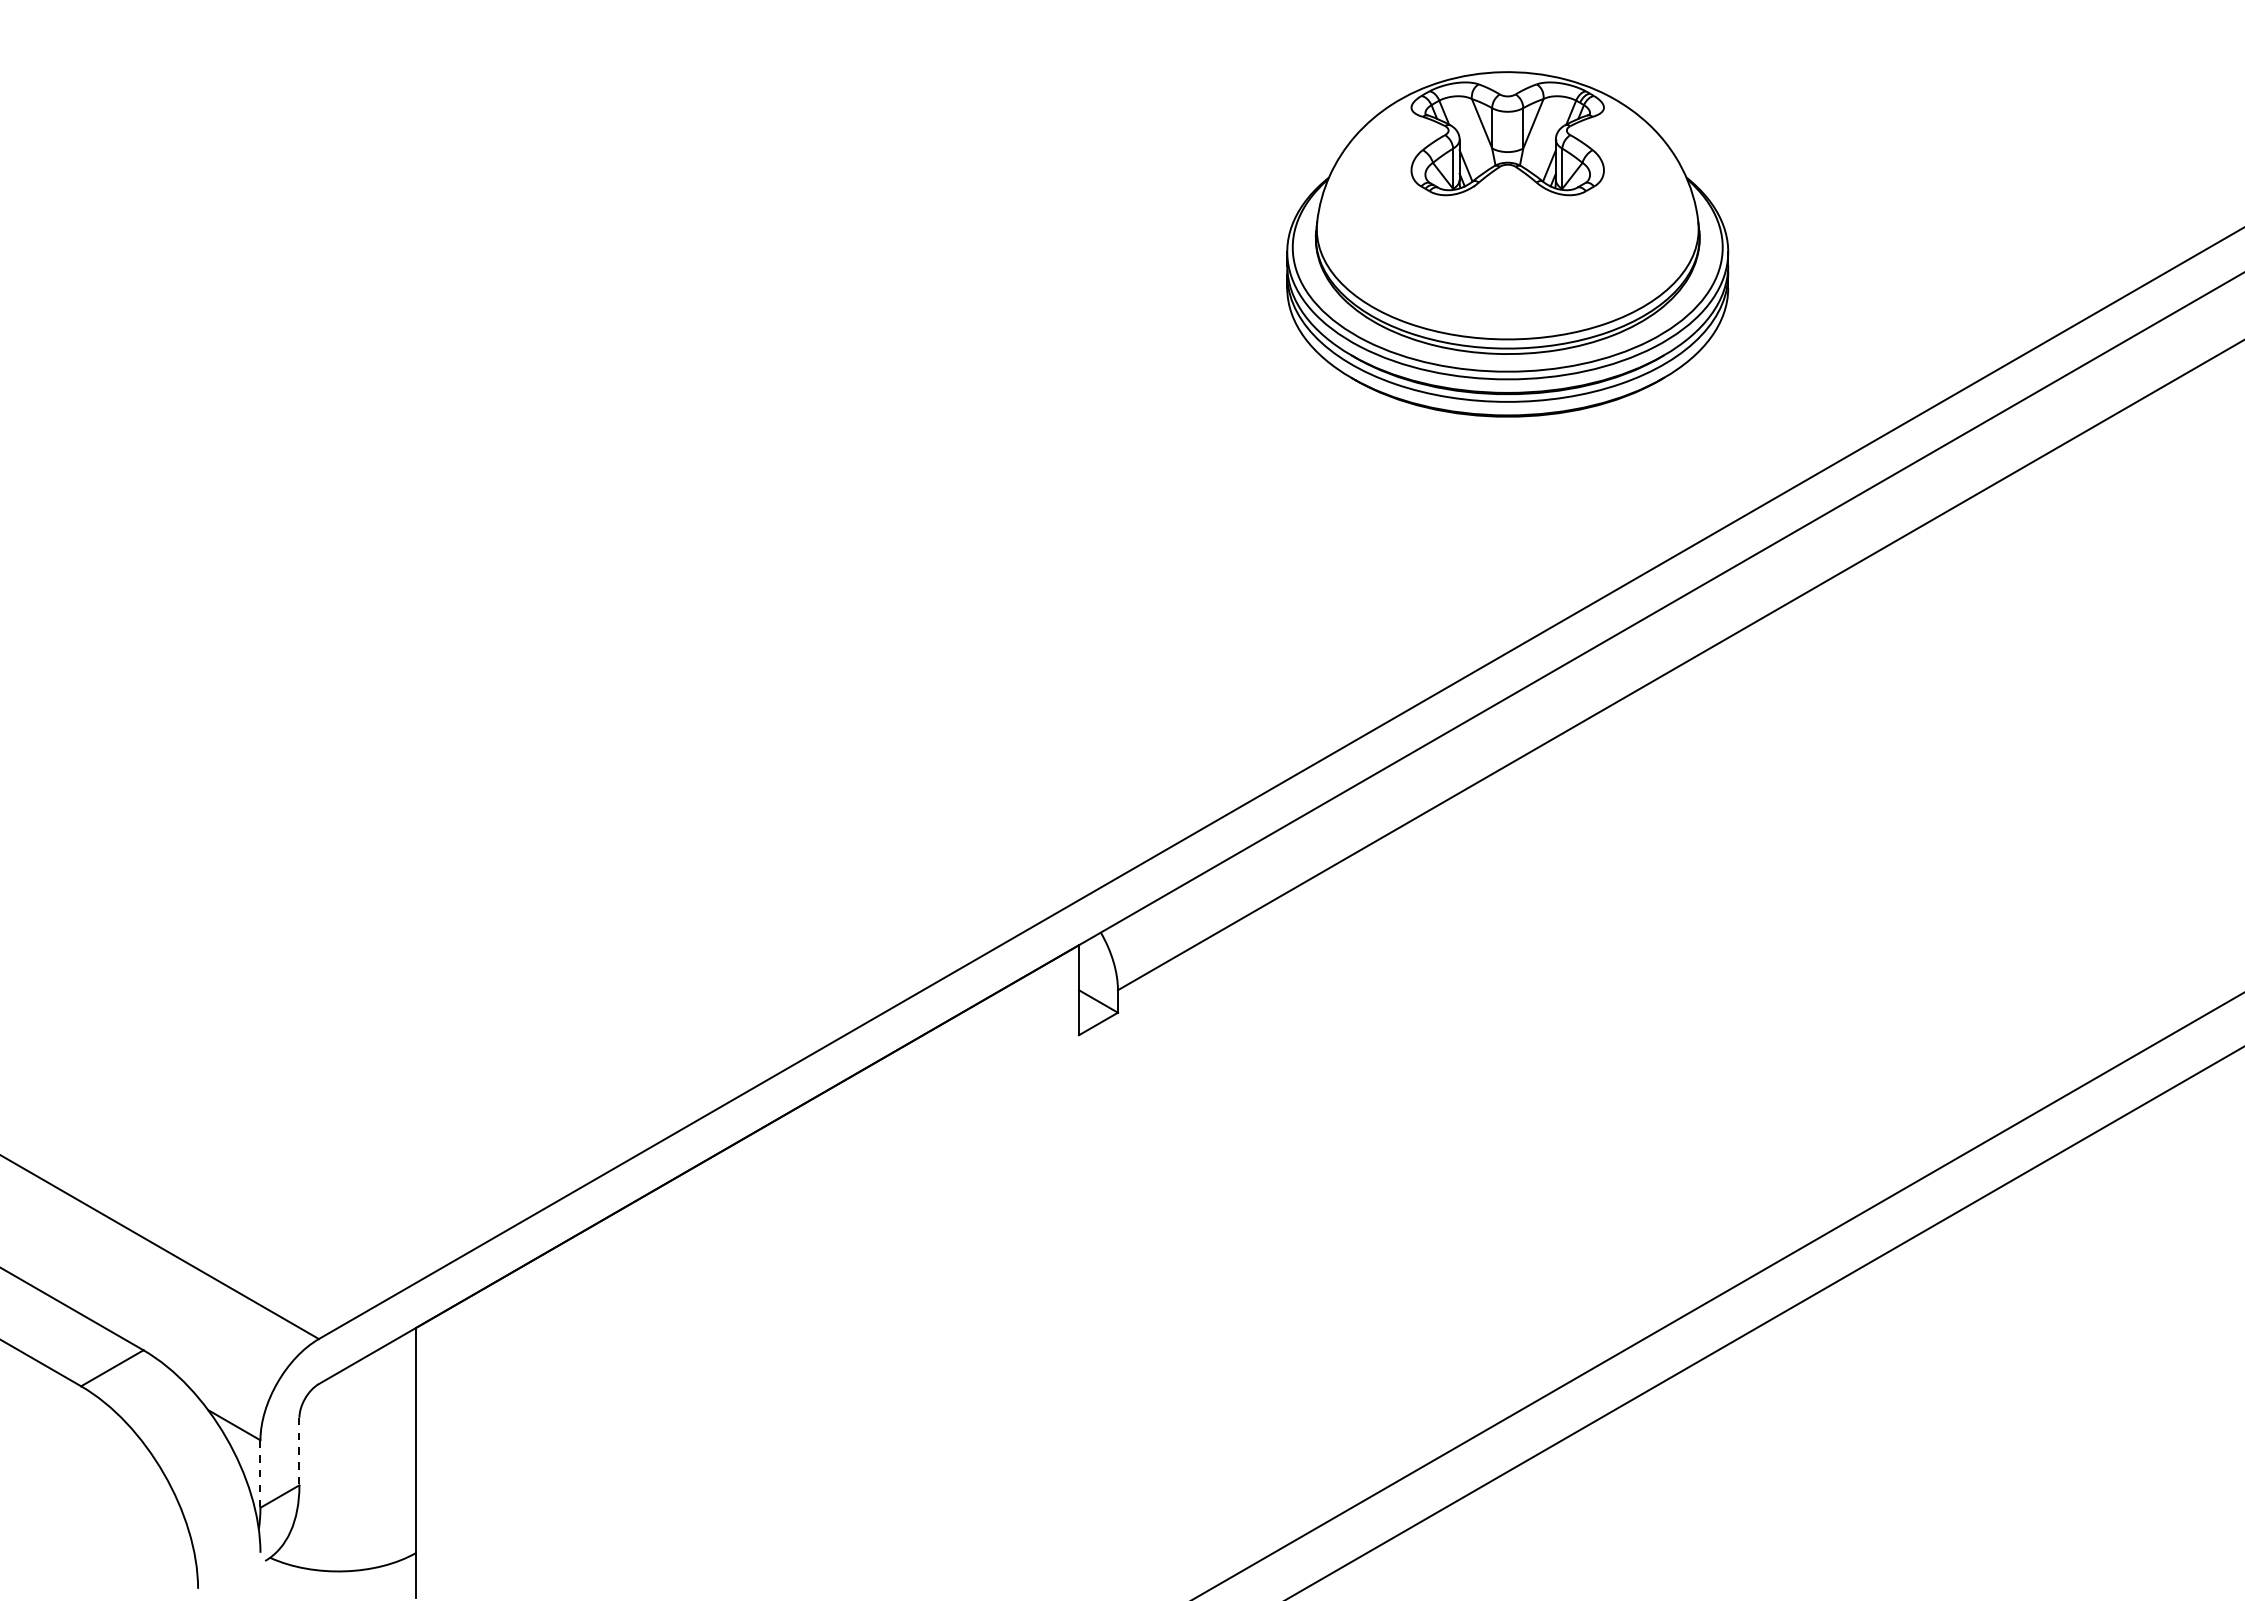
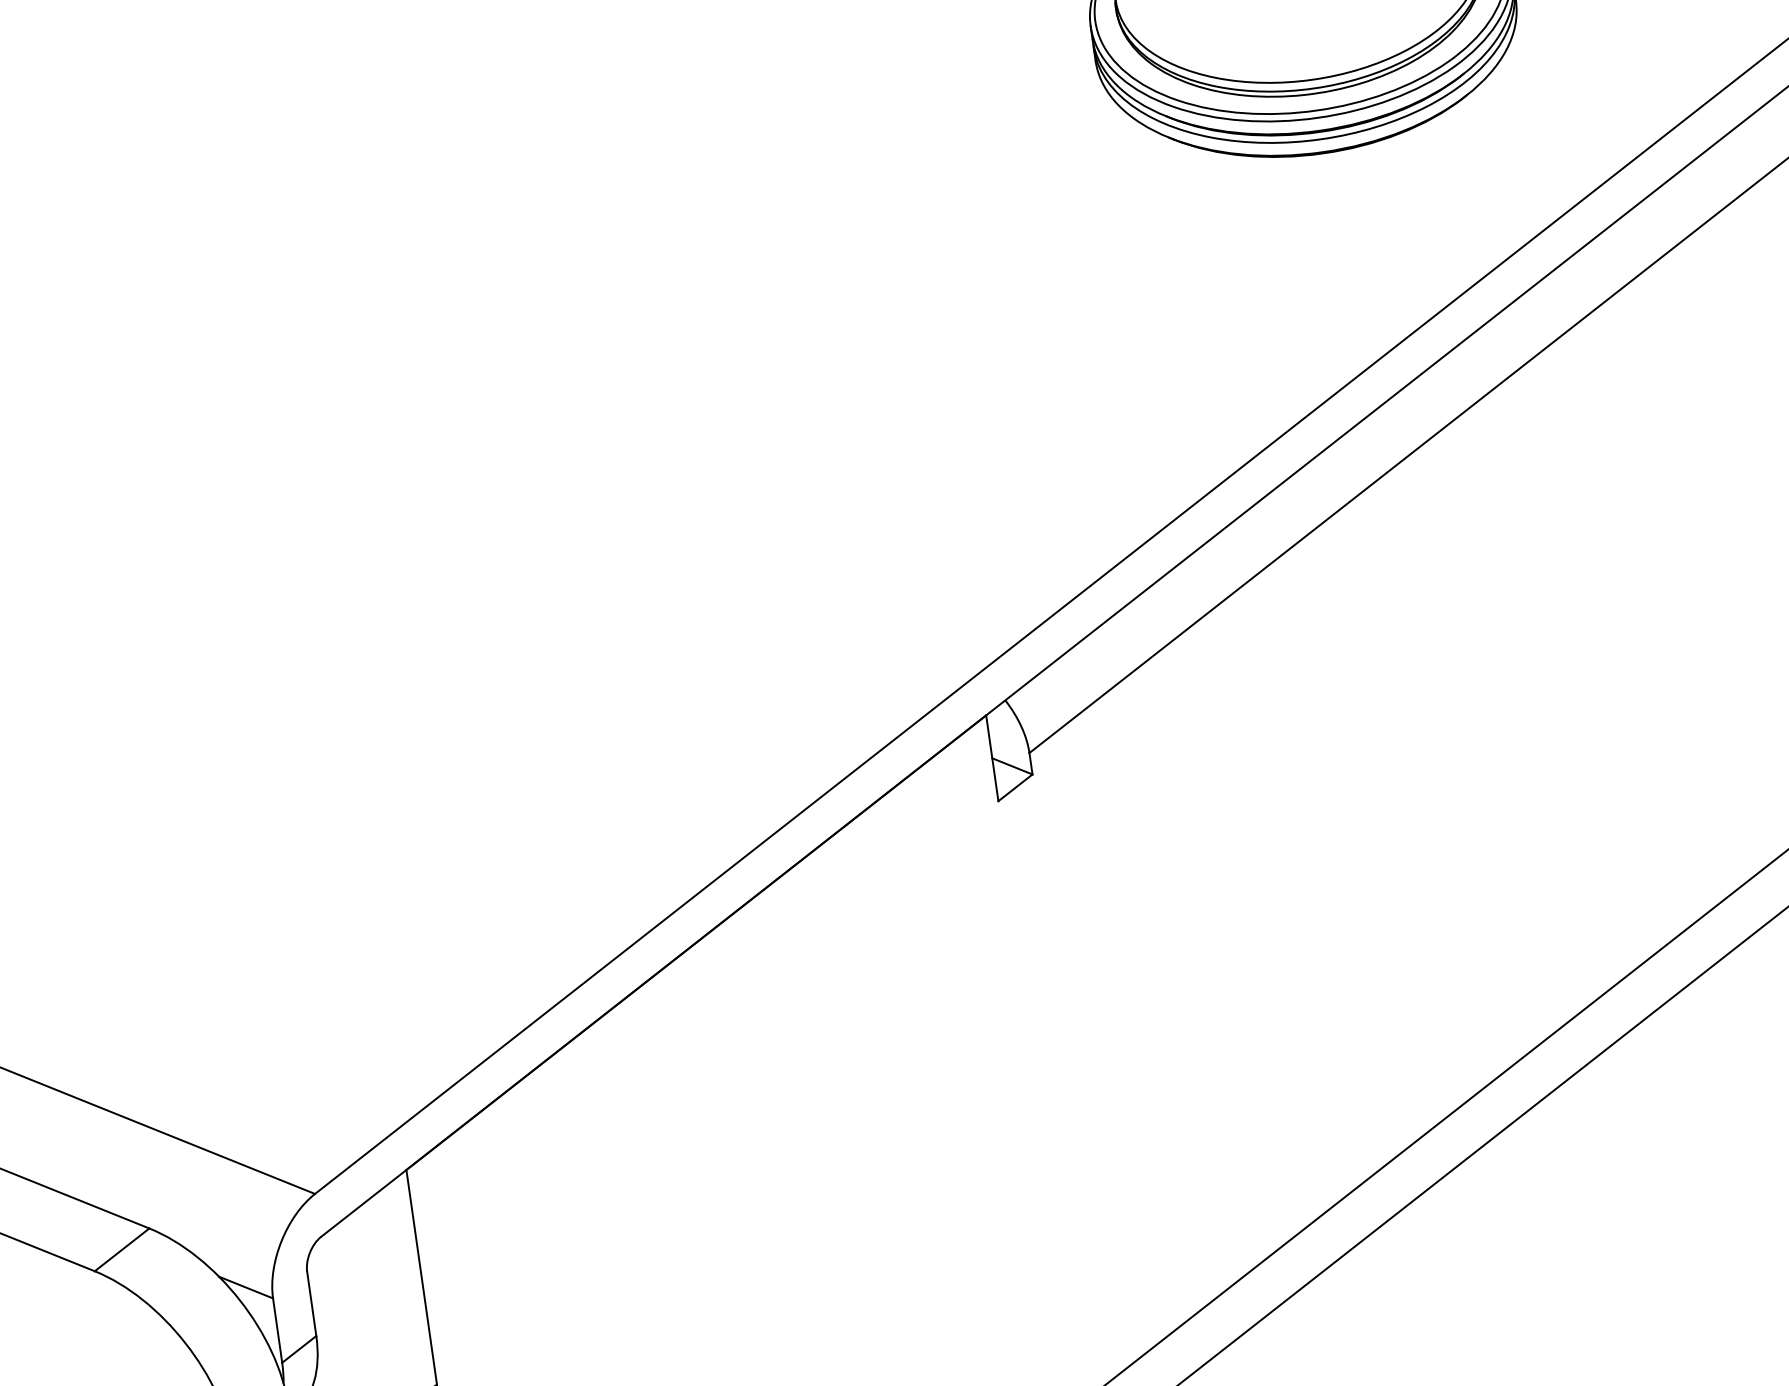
line: (299, 1451) -> (311, 1303), dashed -> solid
line: (260, 1474) -> (277, 1331), dashed -> solid

